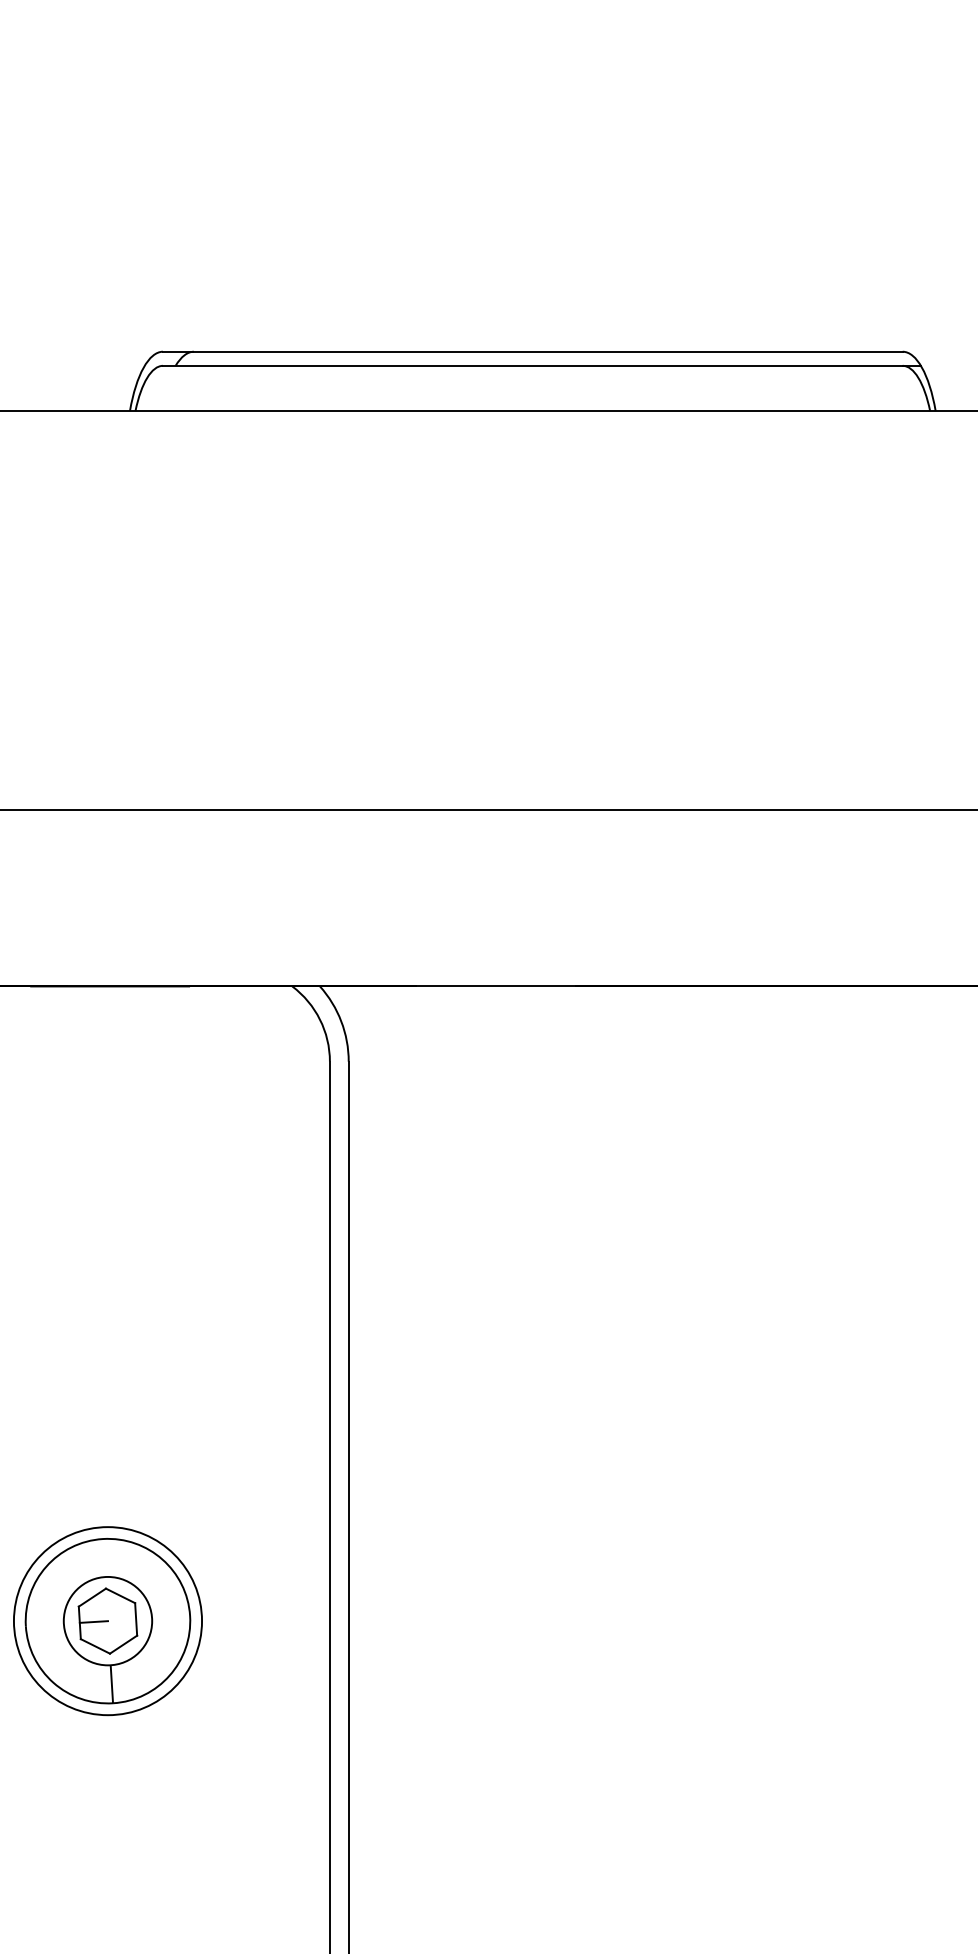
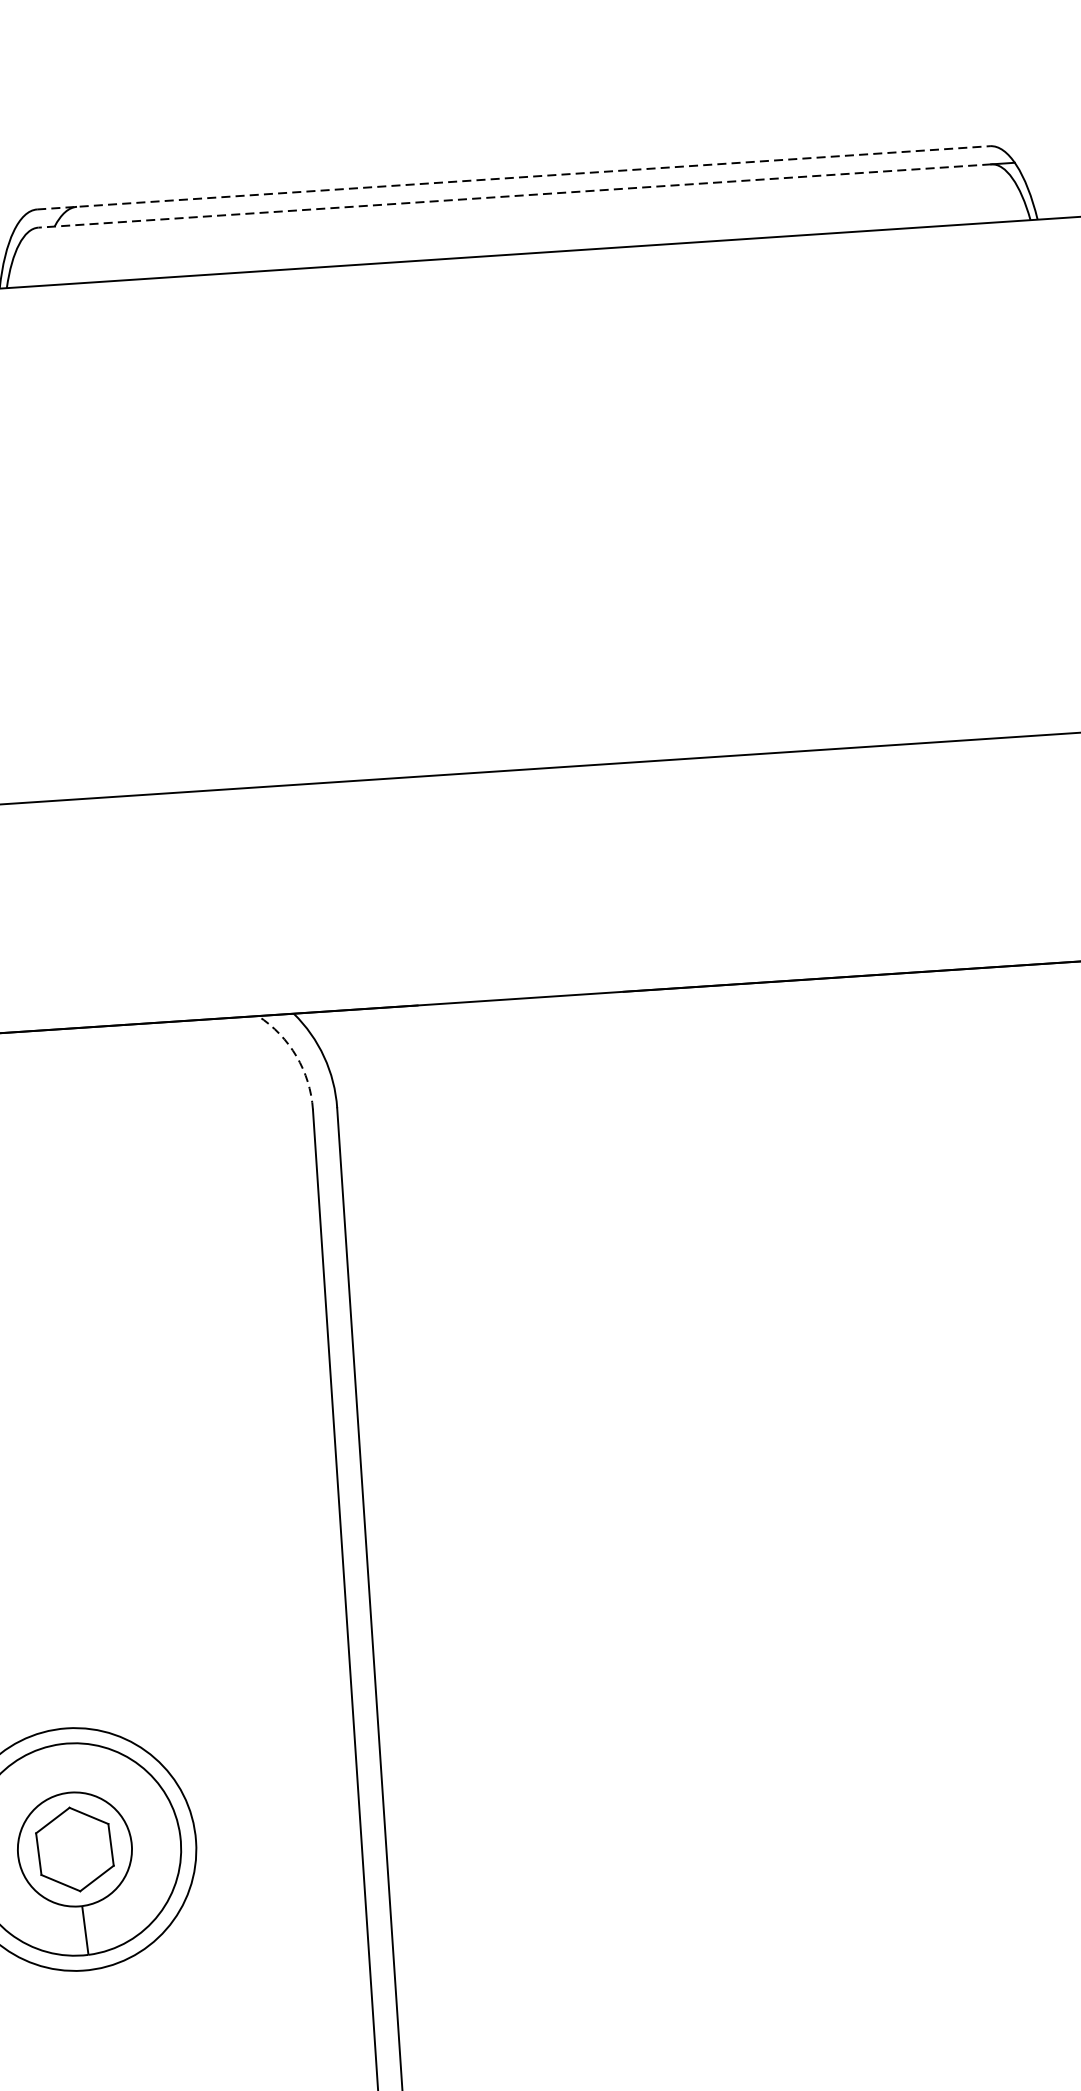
line: (532, 351) -> (513, 177), solid -> dashed
line: (532, 365) -> (514, 195), solid -> dashed
arc: (319, 1019) -> (295, 1056), solid -> dashed
line: (93, 1621) -> (56, 1851), removed

